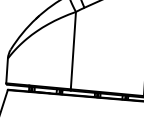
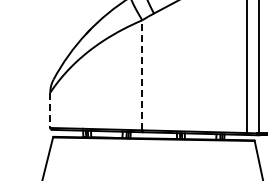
line: (73, 50) -> (142, 74), solid -> dashed
line: (7, 71) -> (50, 110), solid -> dashed

